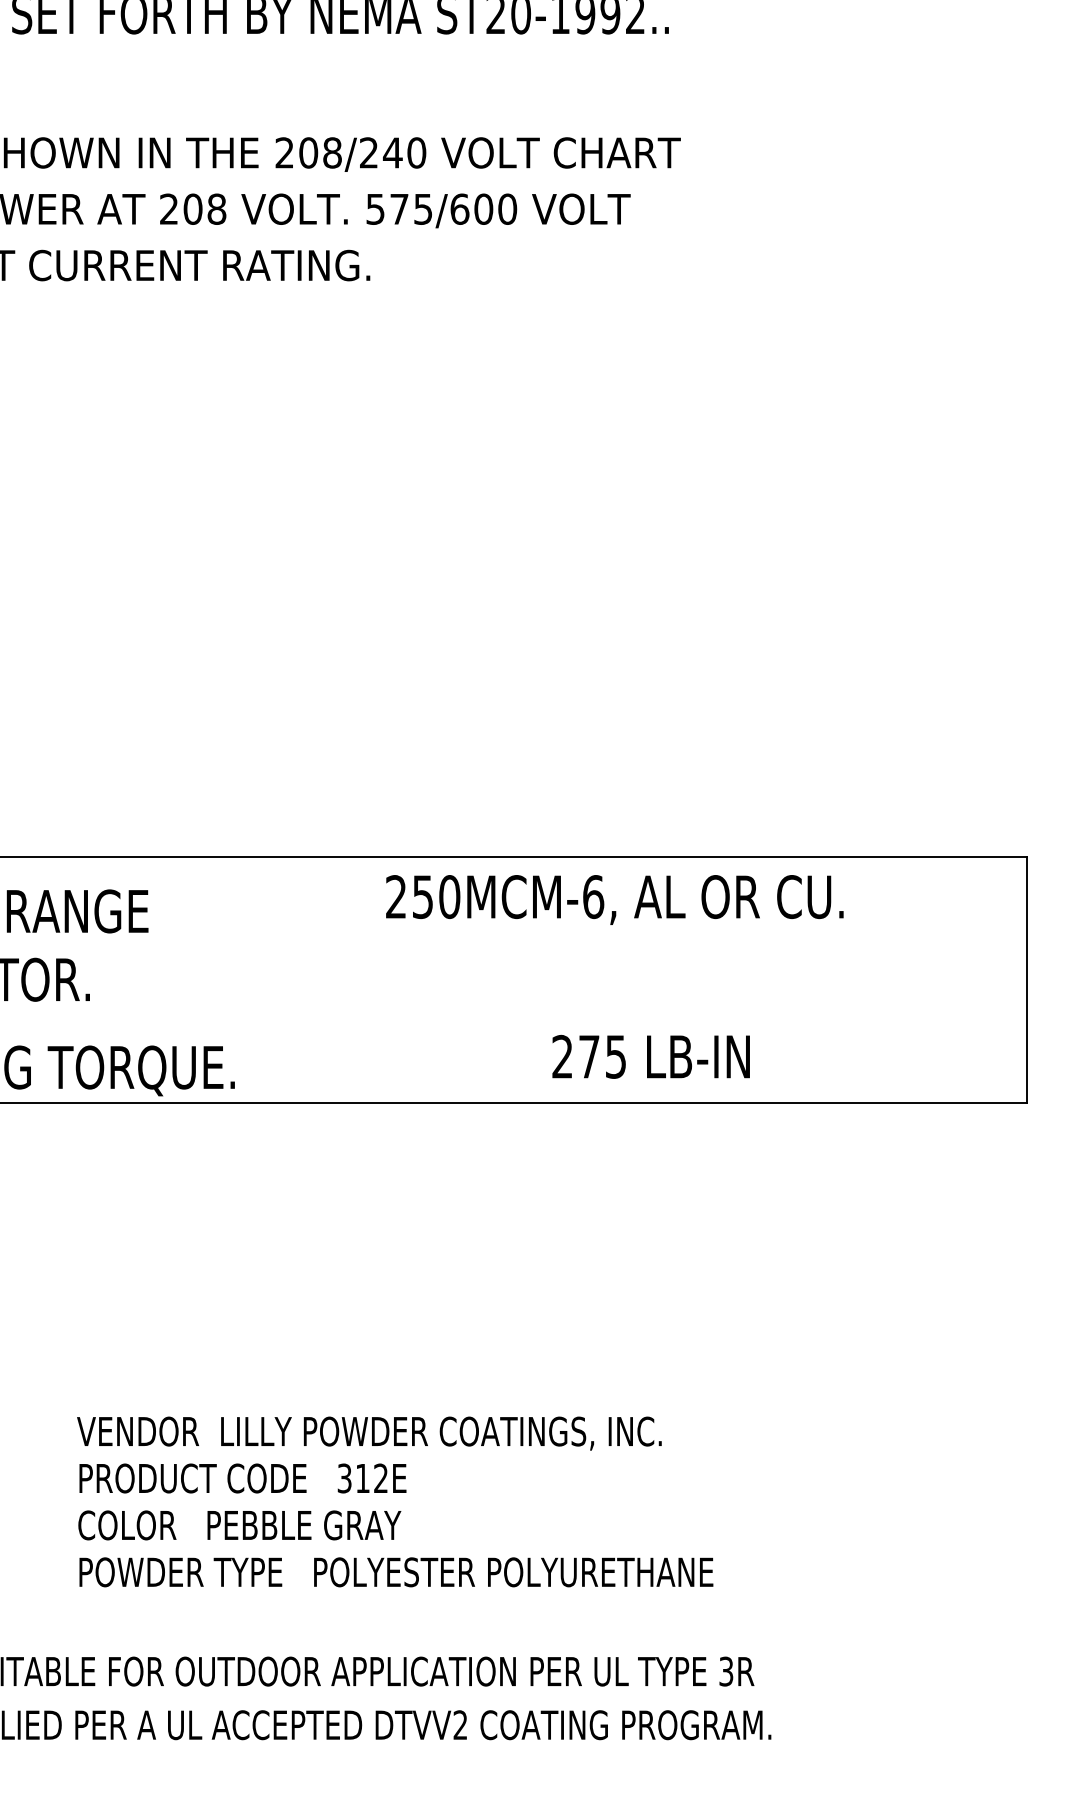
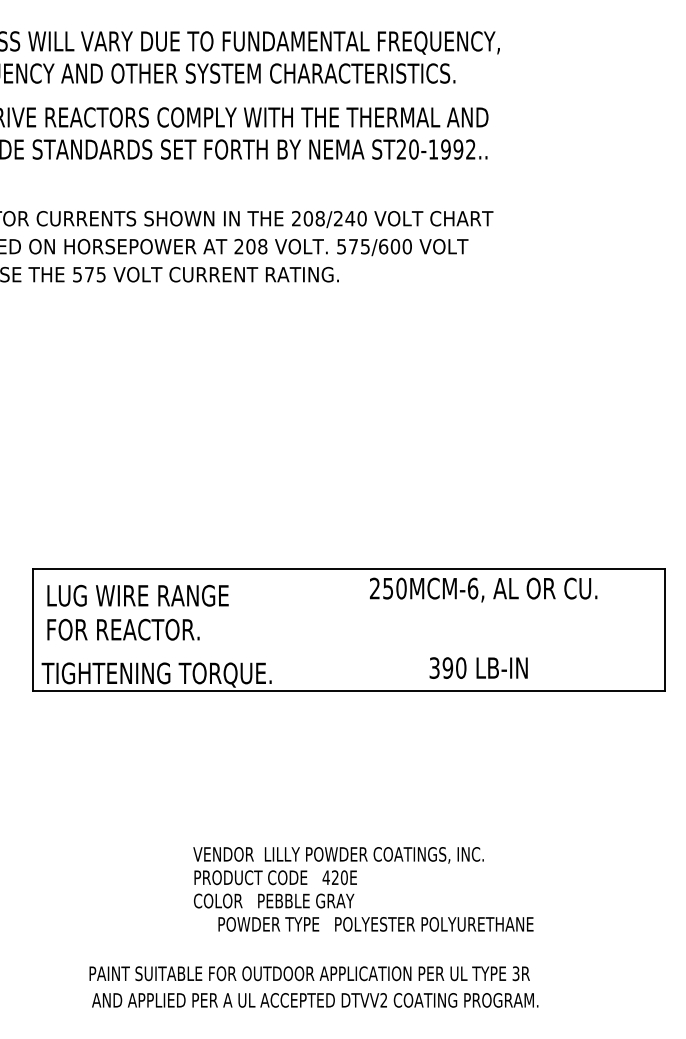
text: (614, 898) -> (483, 589), moved
text: (588, 1055) -> (447, 667), 275 -> 390
text: (361, 1478) -> (334, 877), 312E -> 420E
text: (395, 1572) -> (375, 924), moved

